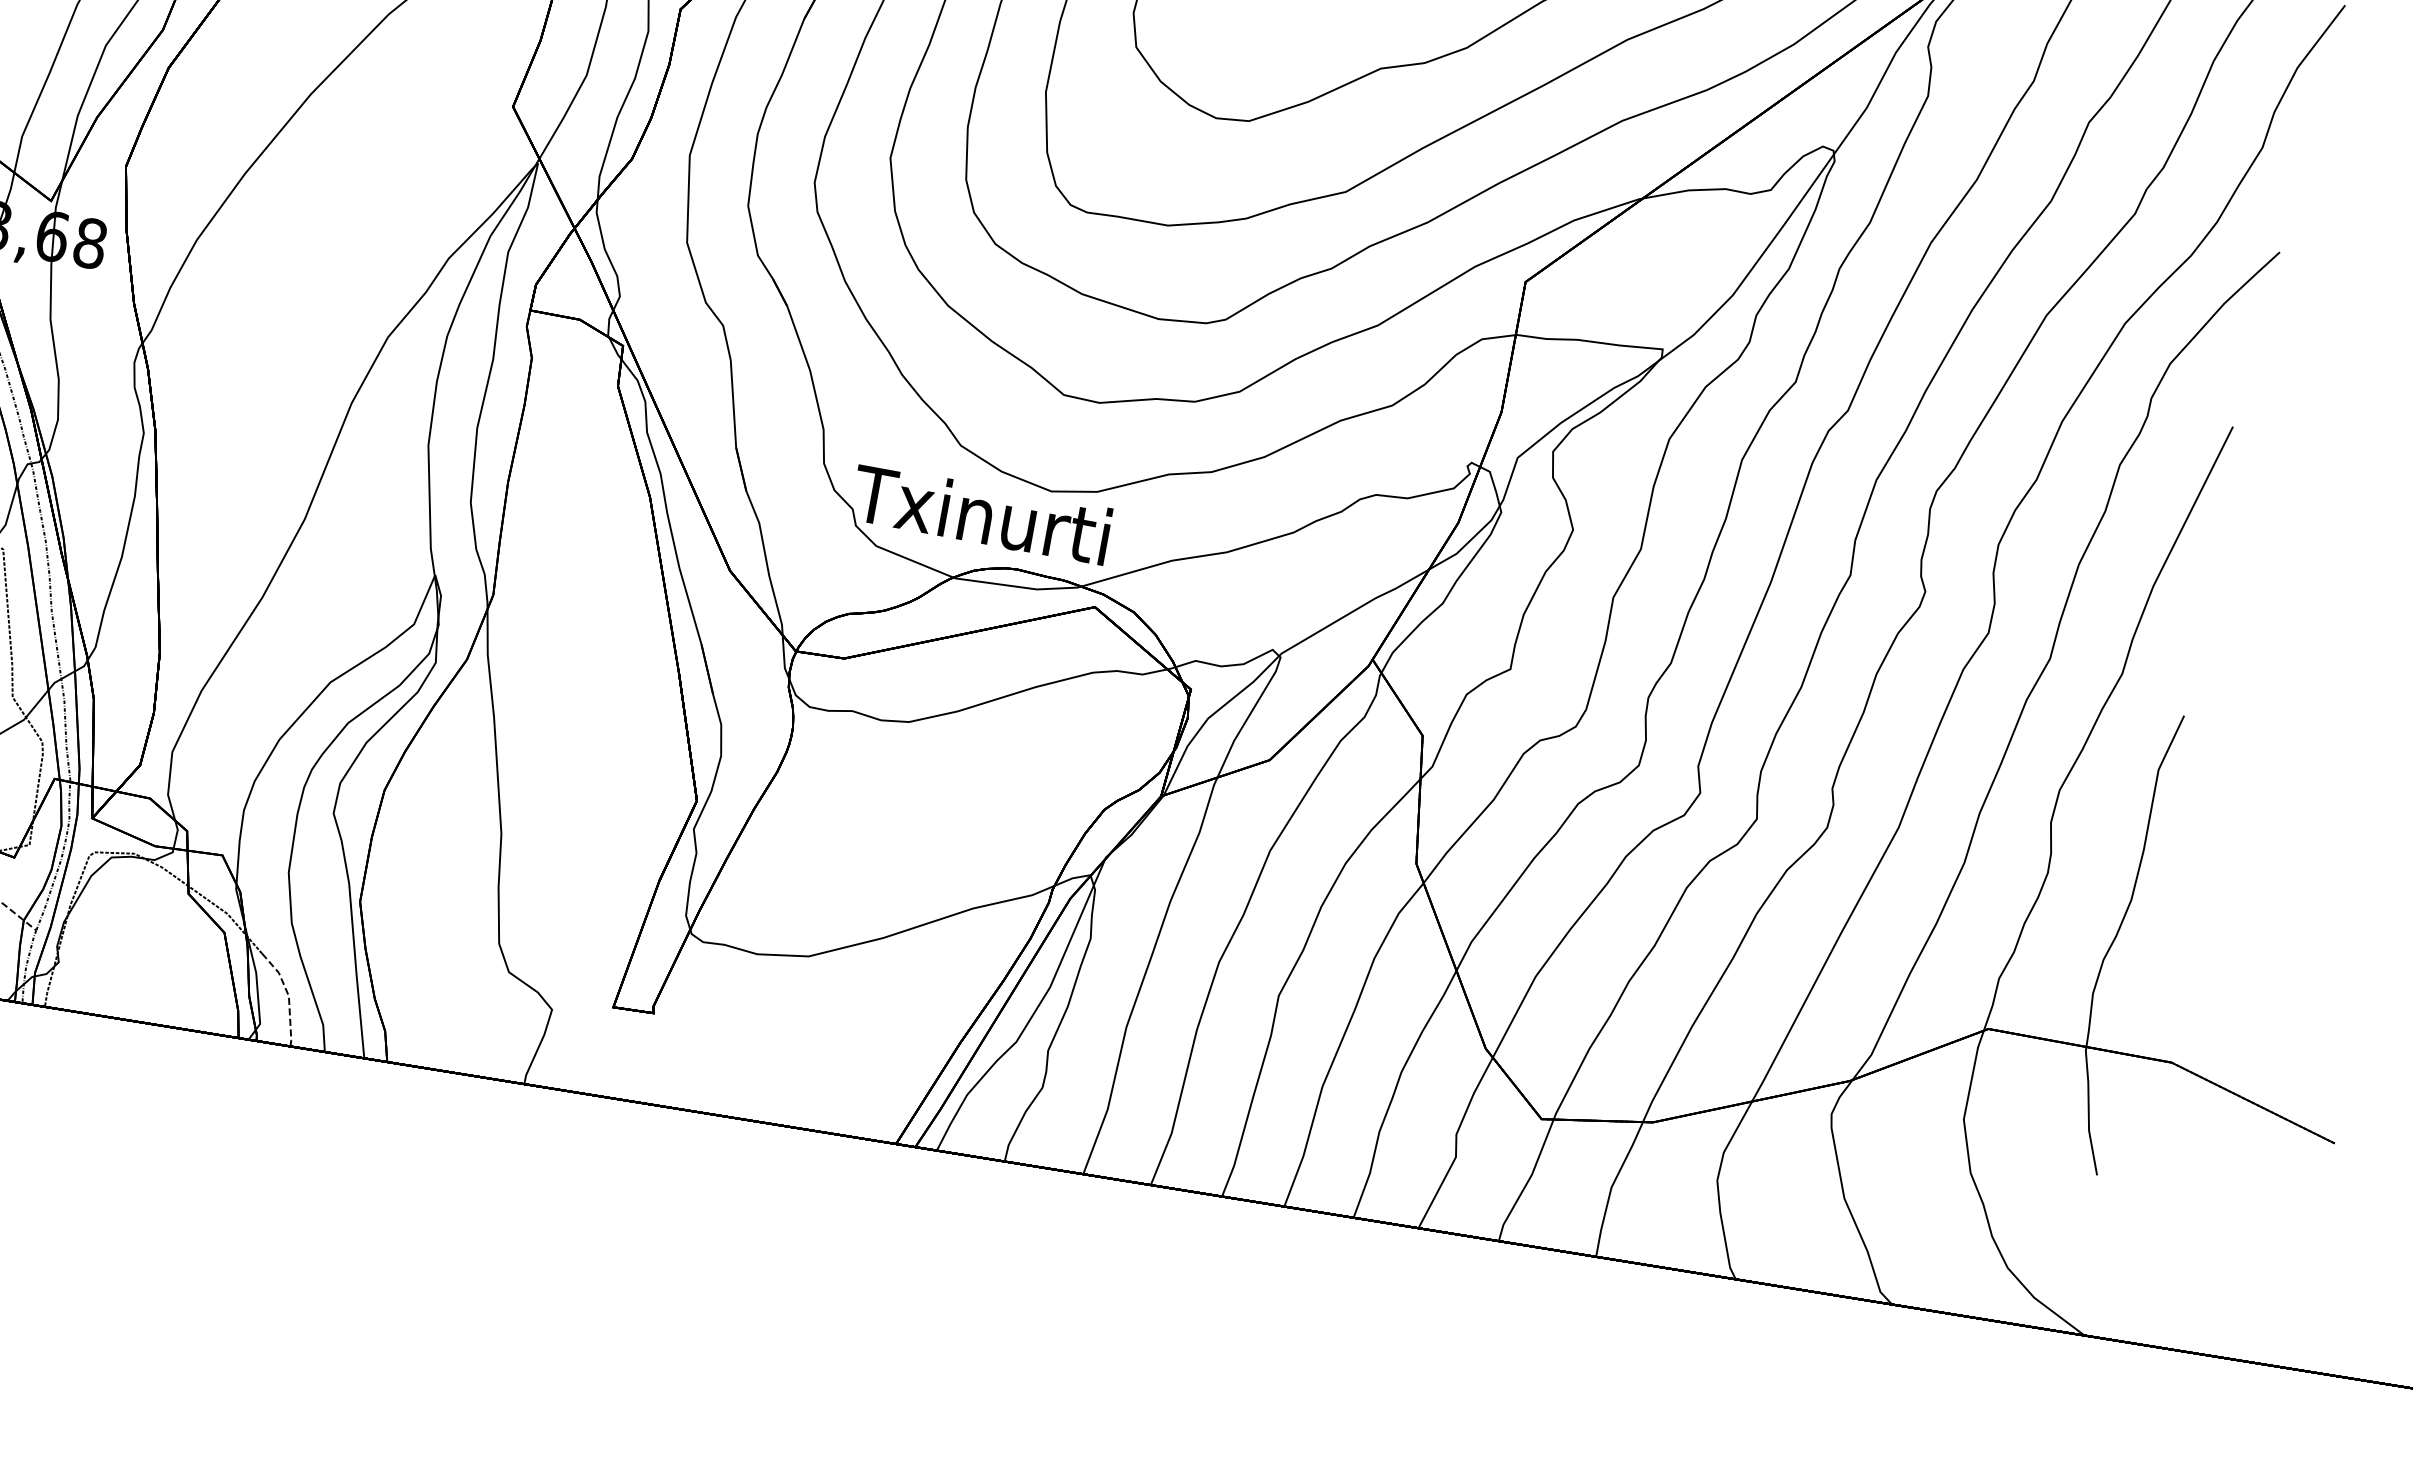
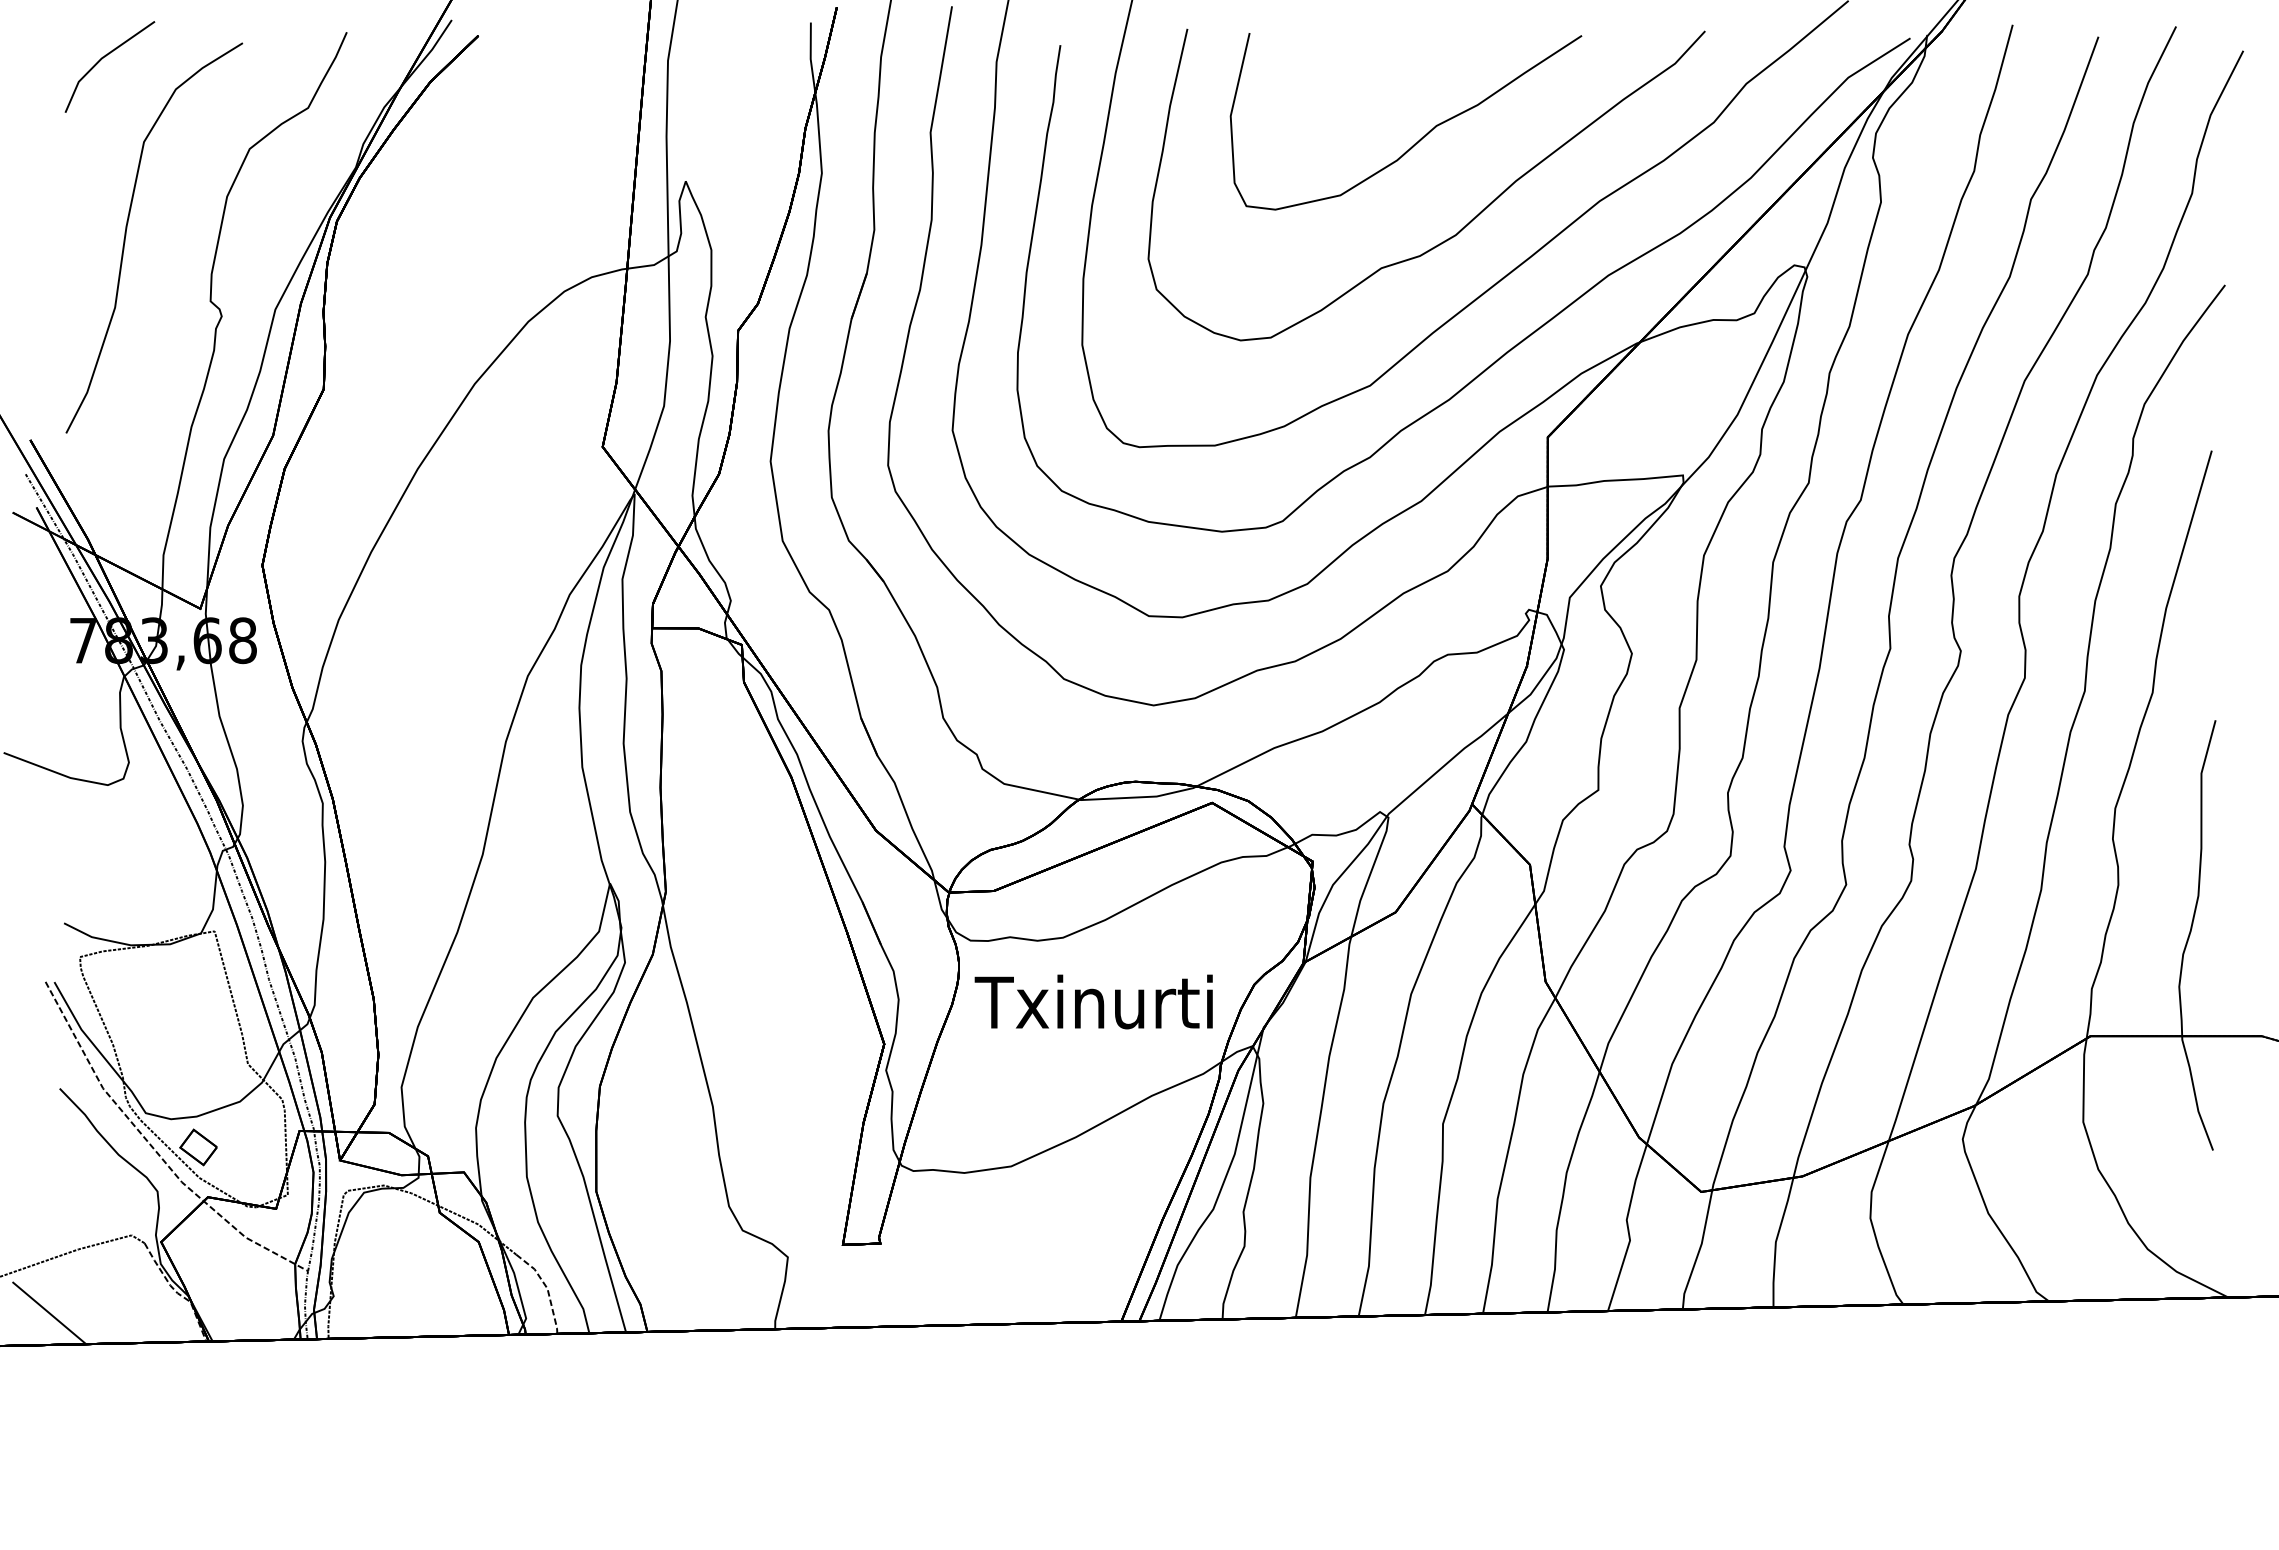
text: (980, 513) -> (1093, 1001), moved

